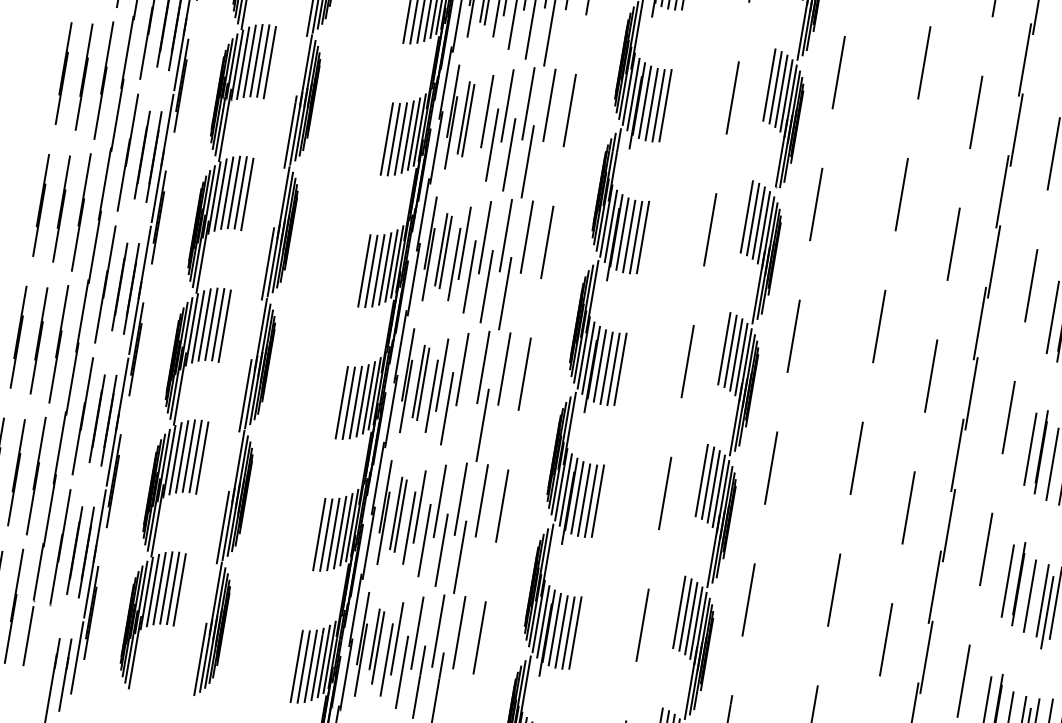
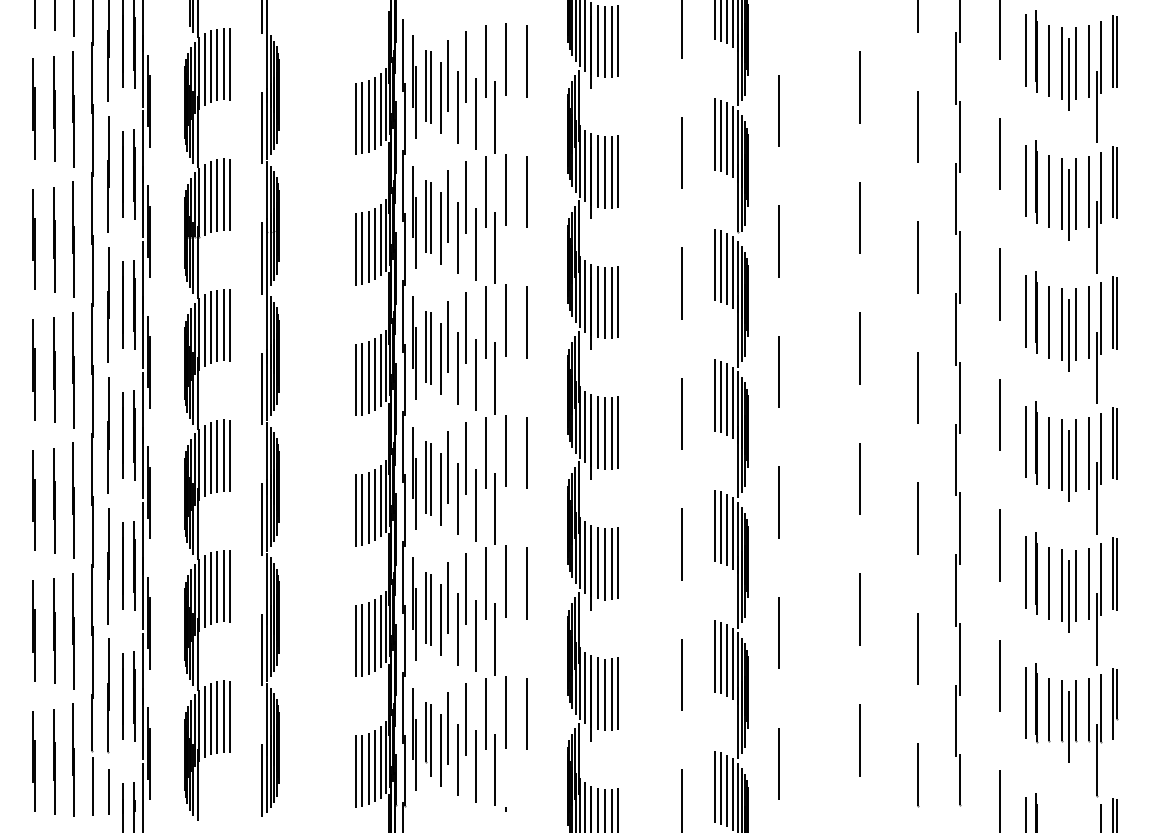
line: (477, 132) -> (441, 228), added
line: (463, 418) -> (475, 505), added
line: (43, 643) -> (108, 791), added

